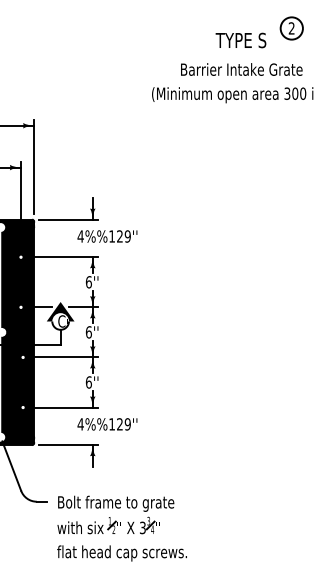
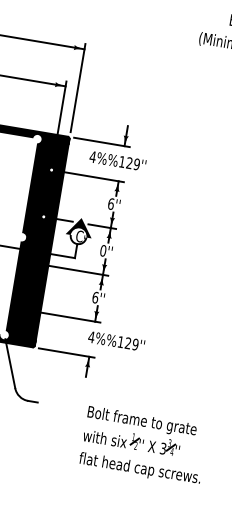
text: (107, 236) -> (117, 161), moved
text: (88, 332) -> (102, 250), 6'' -> 0''
text: (107, 424) -> (116, 341), moved
part: (121, 528) -> (143, 445), moved

